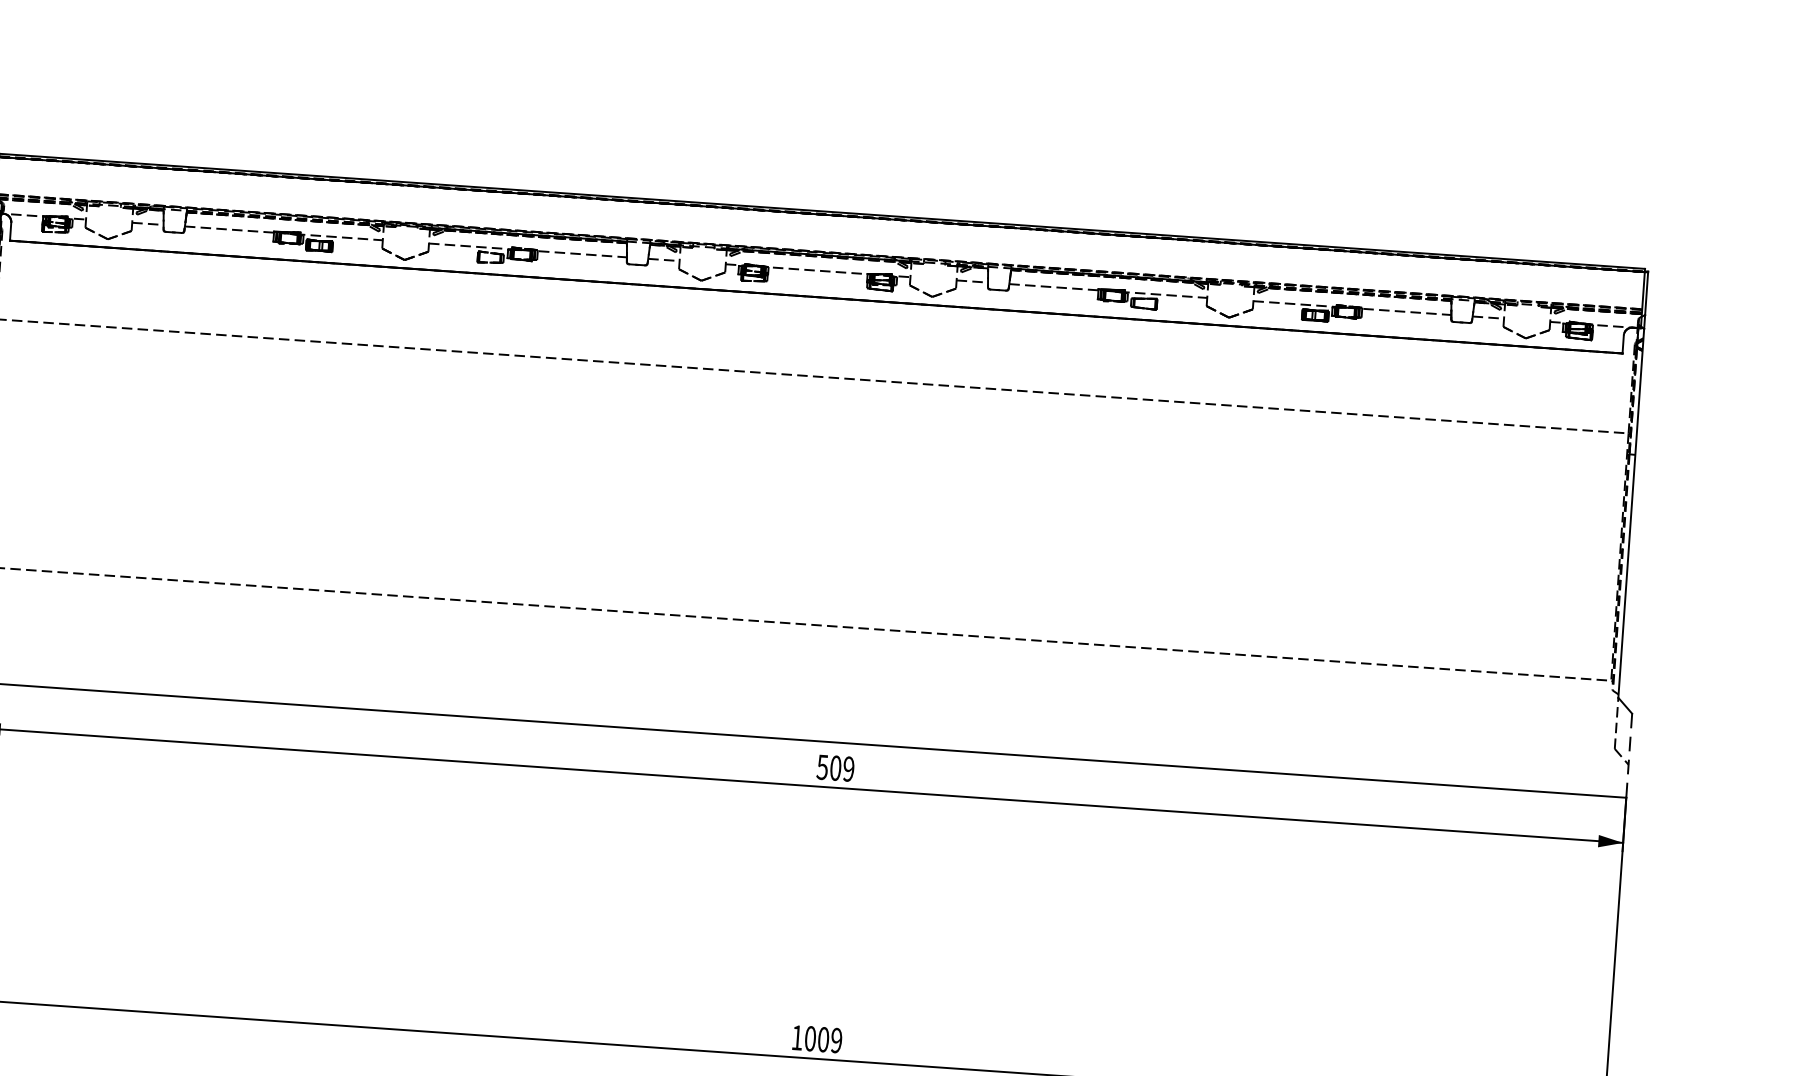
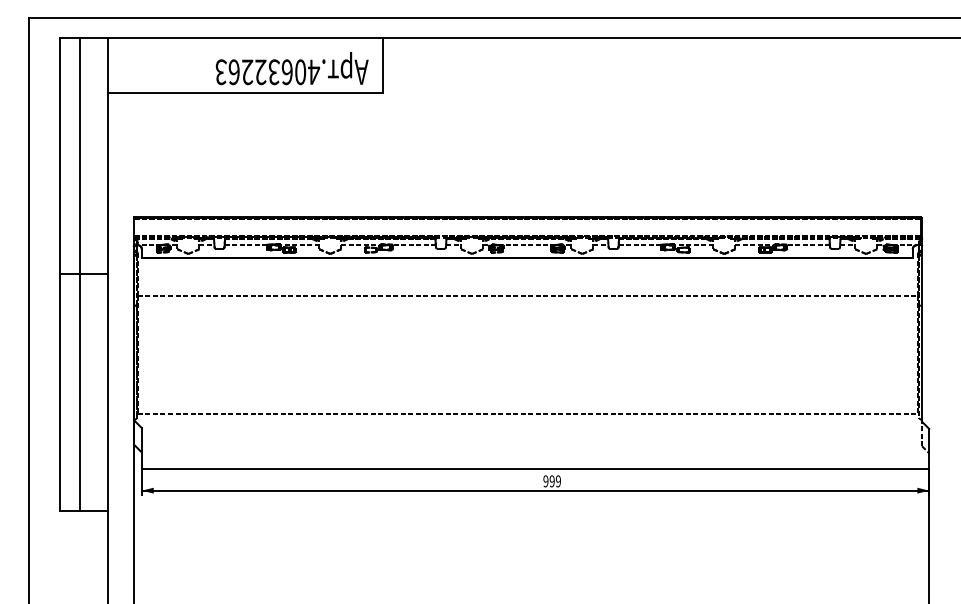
line: (1629, 756) -> (929, 449), dashed -> solid
text: (827, 767) -> (548, 481), 509 -> 999

